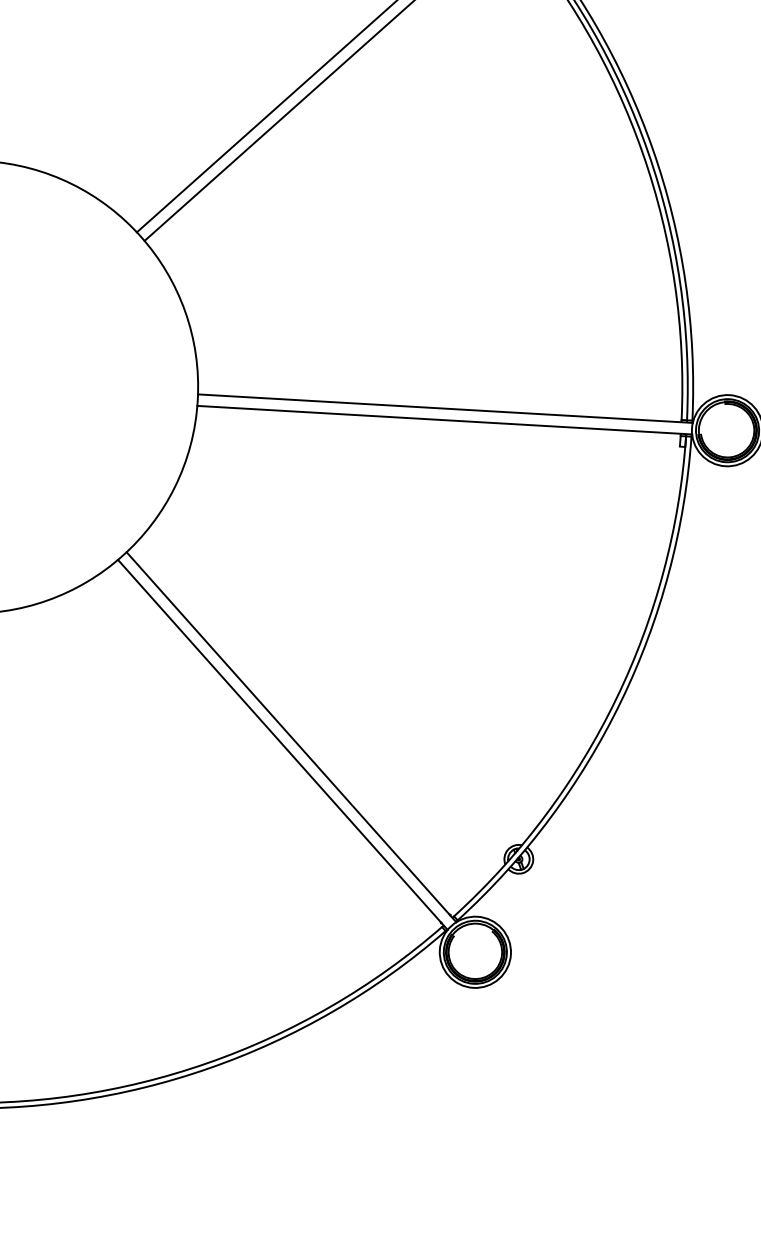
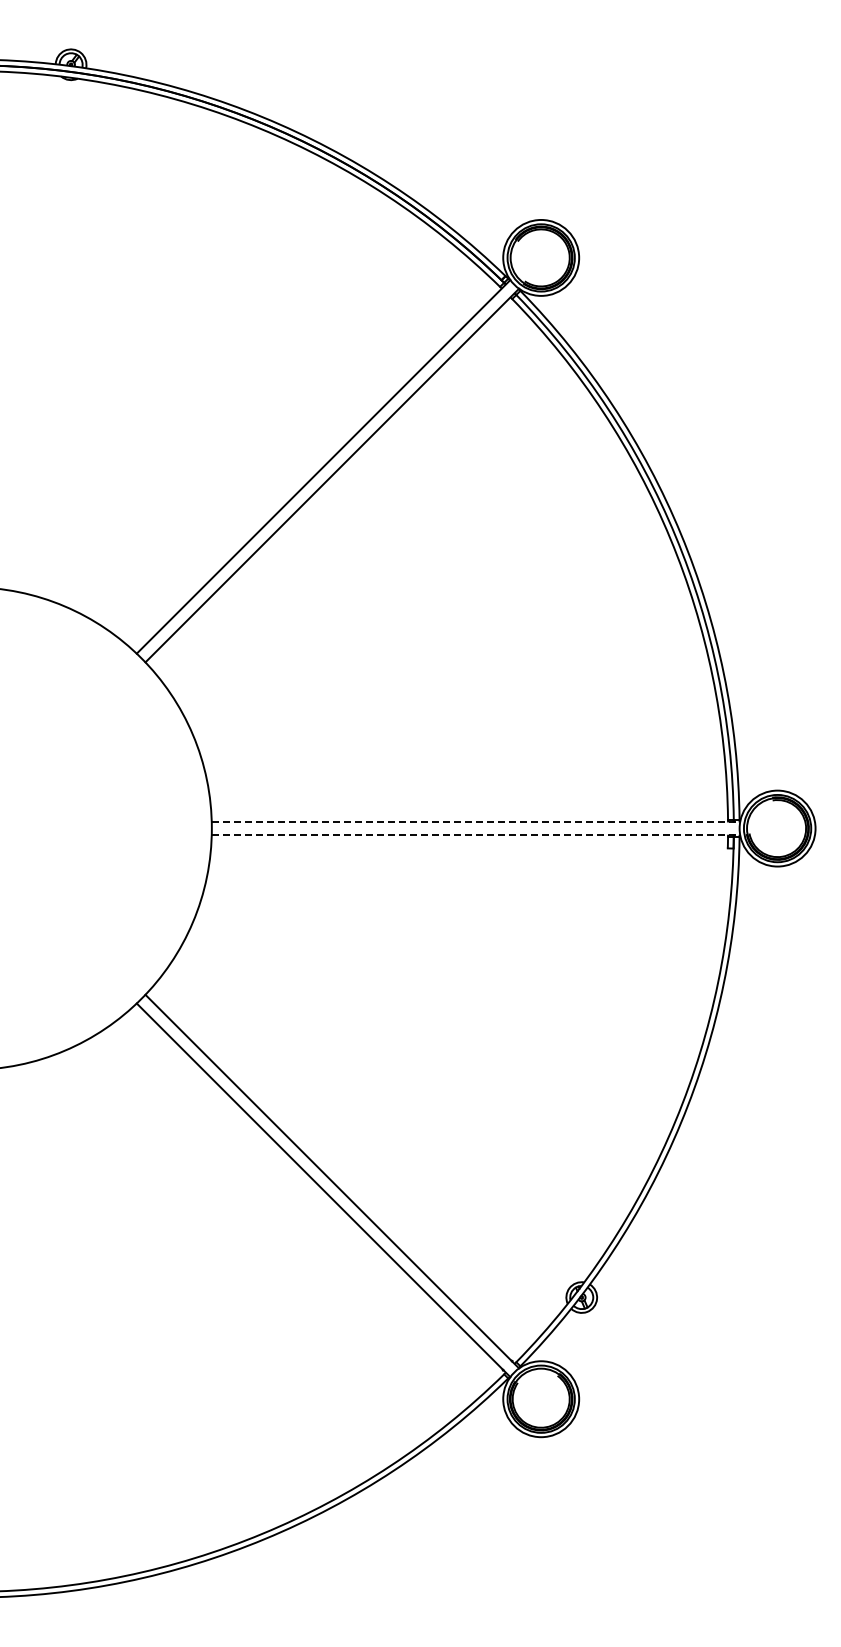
line: (445, 408) -> (476, 822), solid -> dashed
line: (445, 419) -> (476, 834), solid -> dashed

